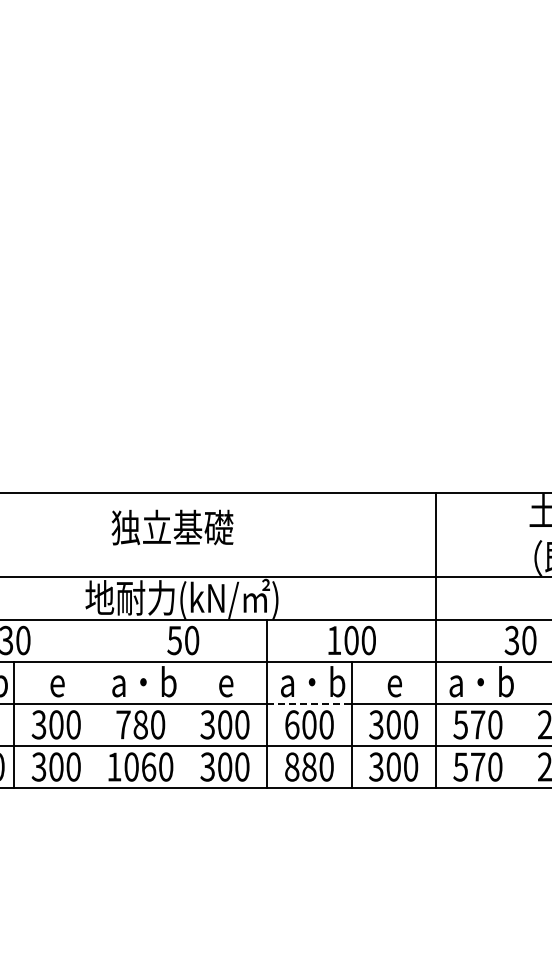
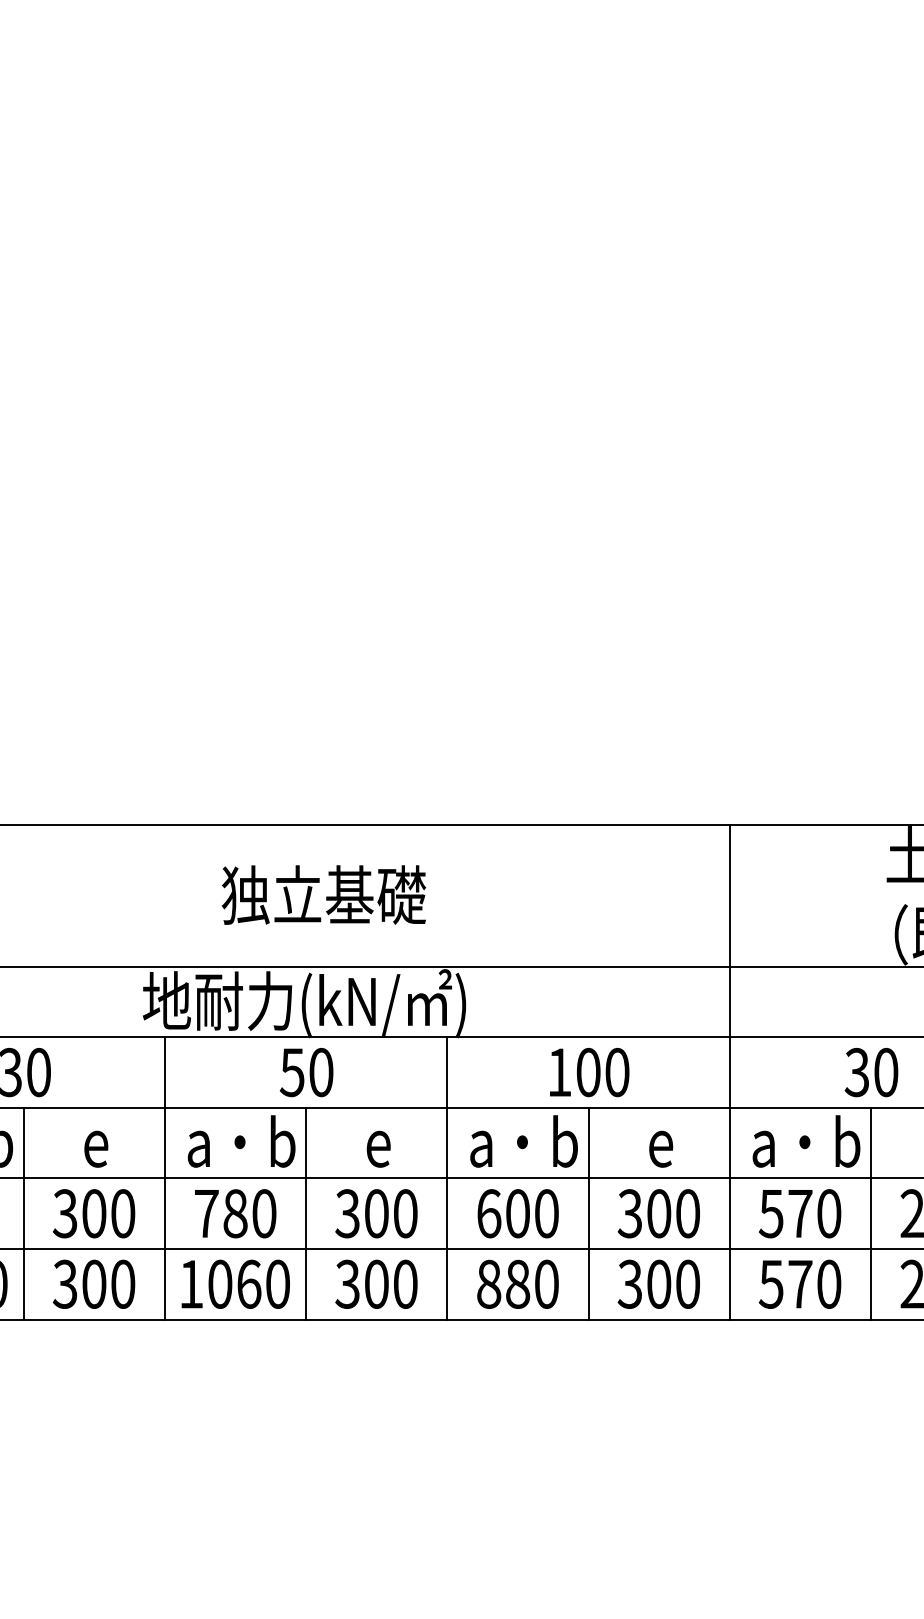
text: (172, 527) -> (323, 894), moved
line: (98, 703) -> (164, 1177), added
line: (309, 703) -> (518, 1177), dashed -> solid
line: (182, 724) -> (305, 1213), added
line: (520, 724) -> (871, 1213), added

